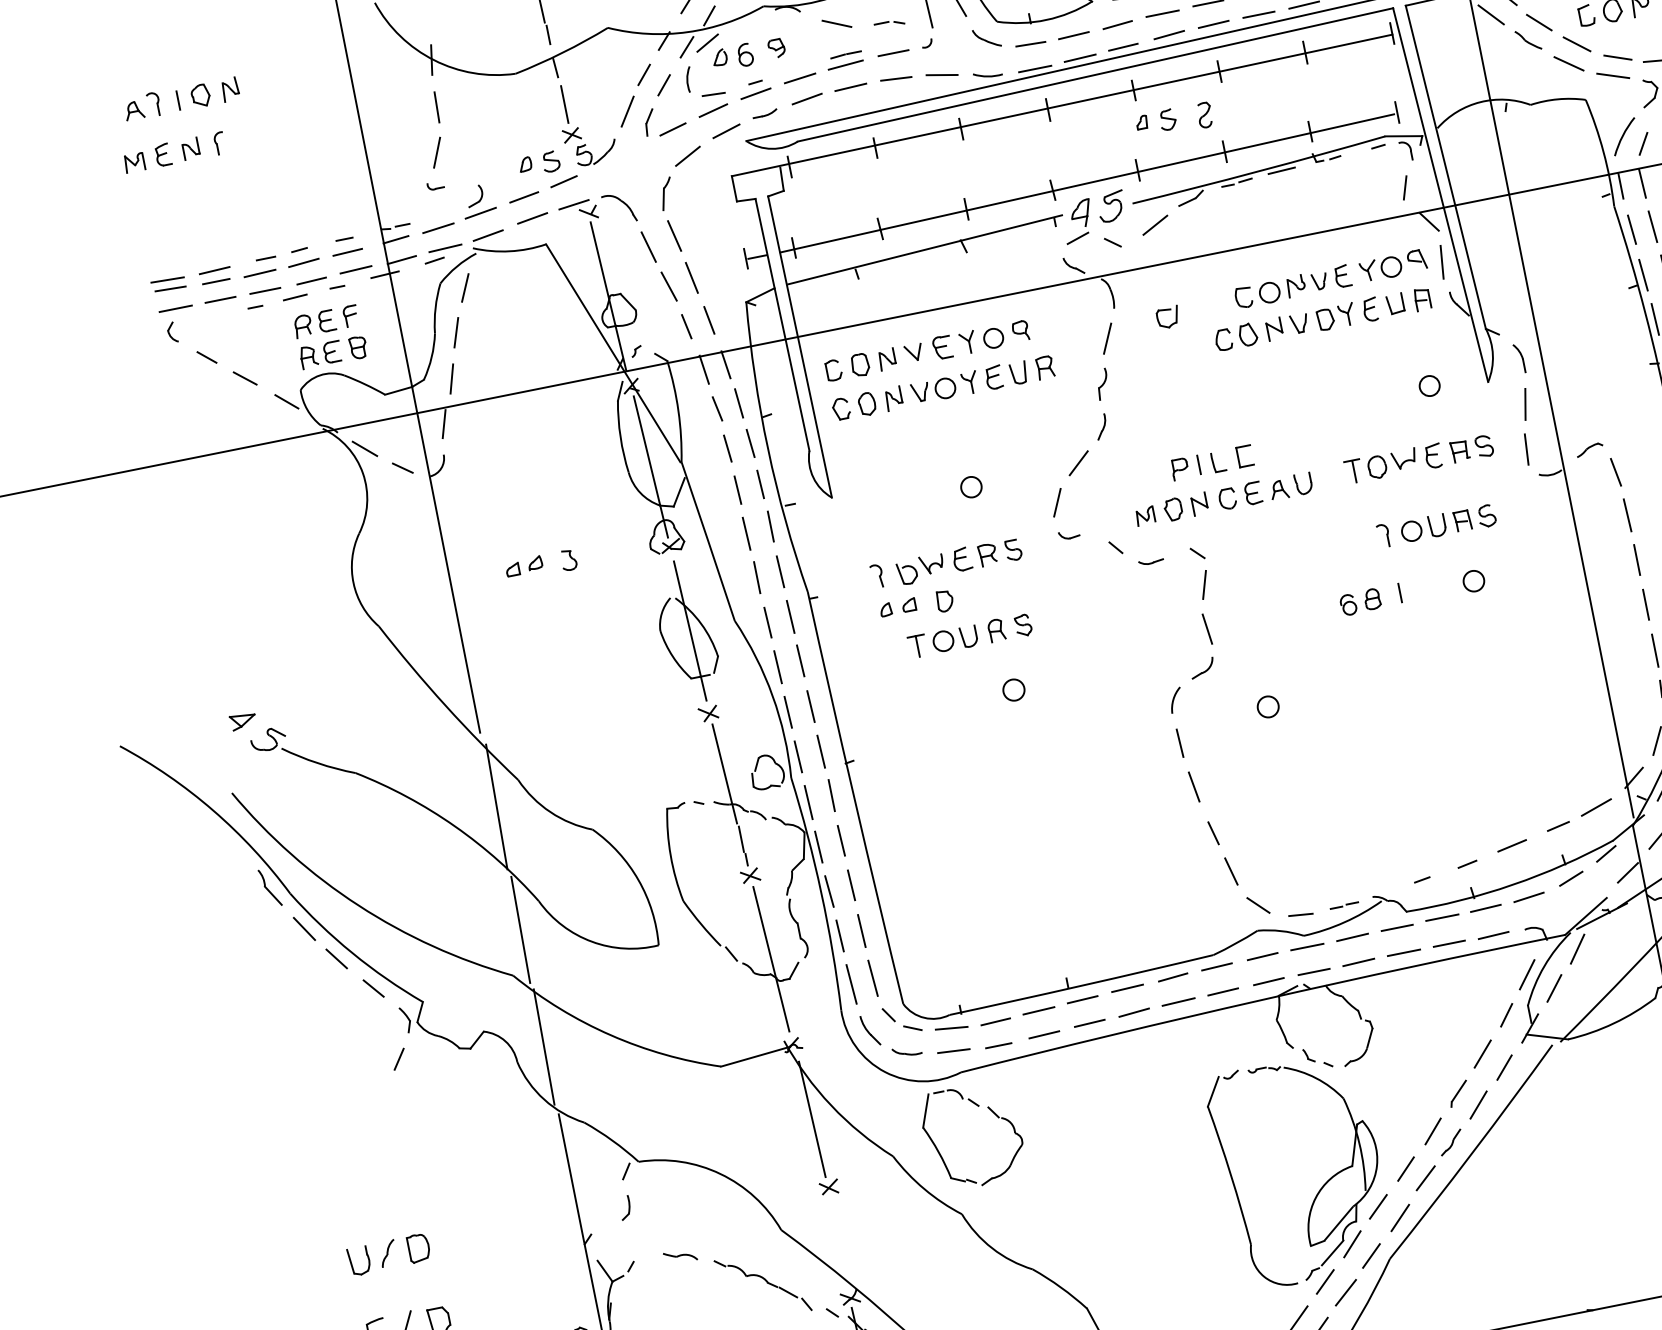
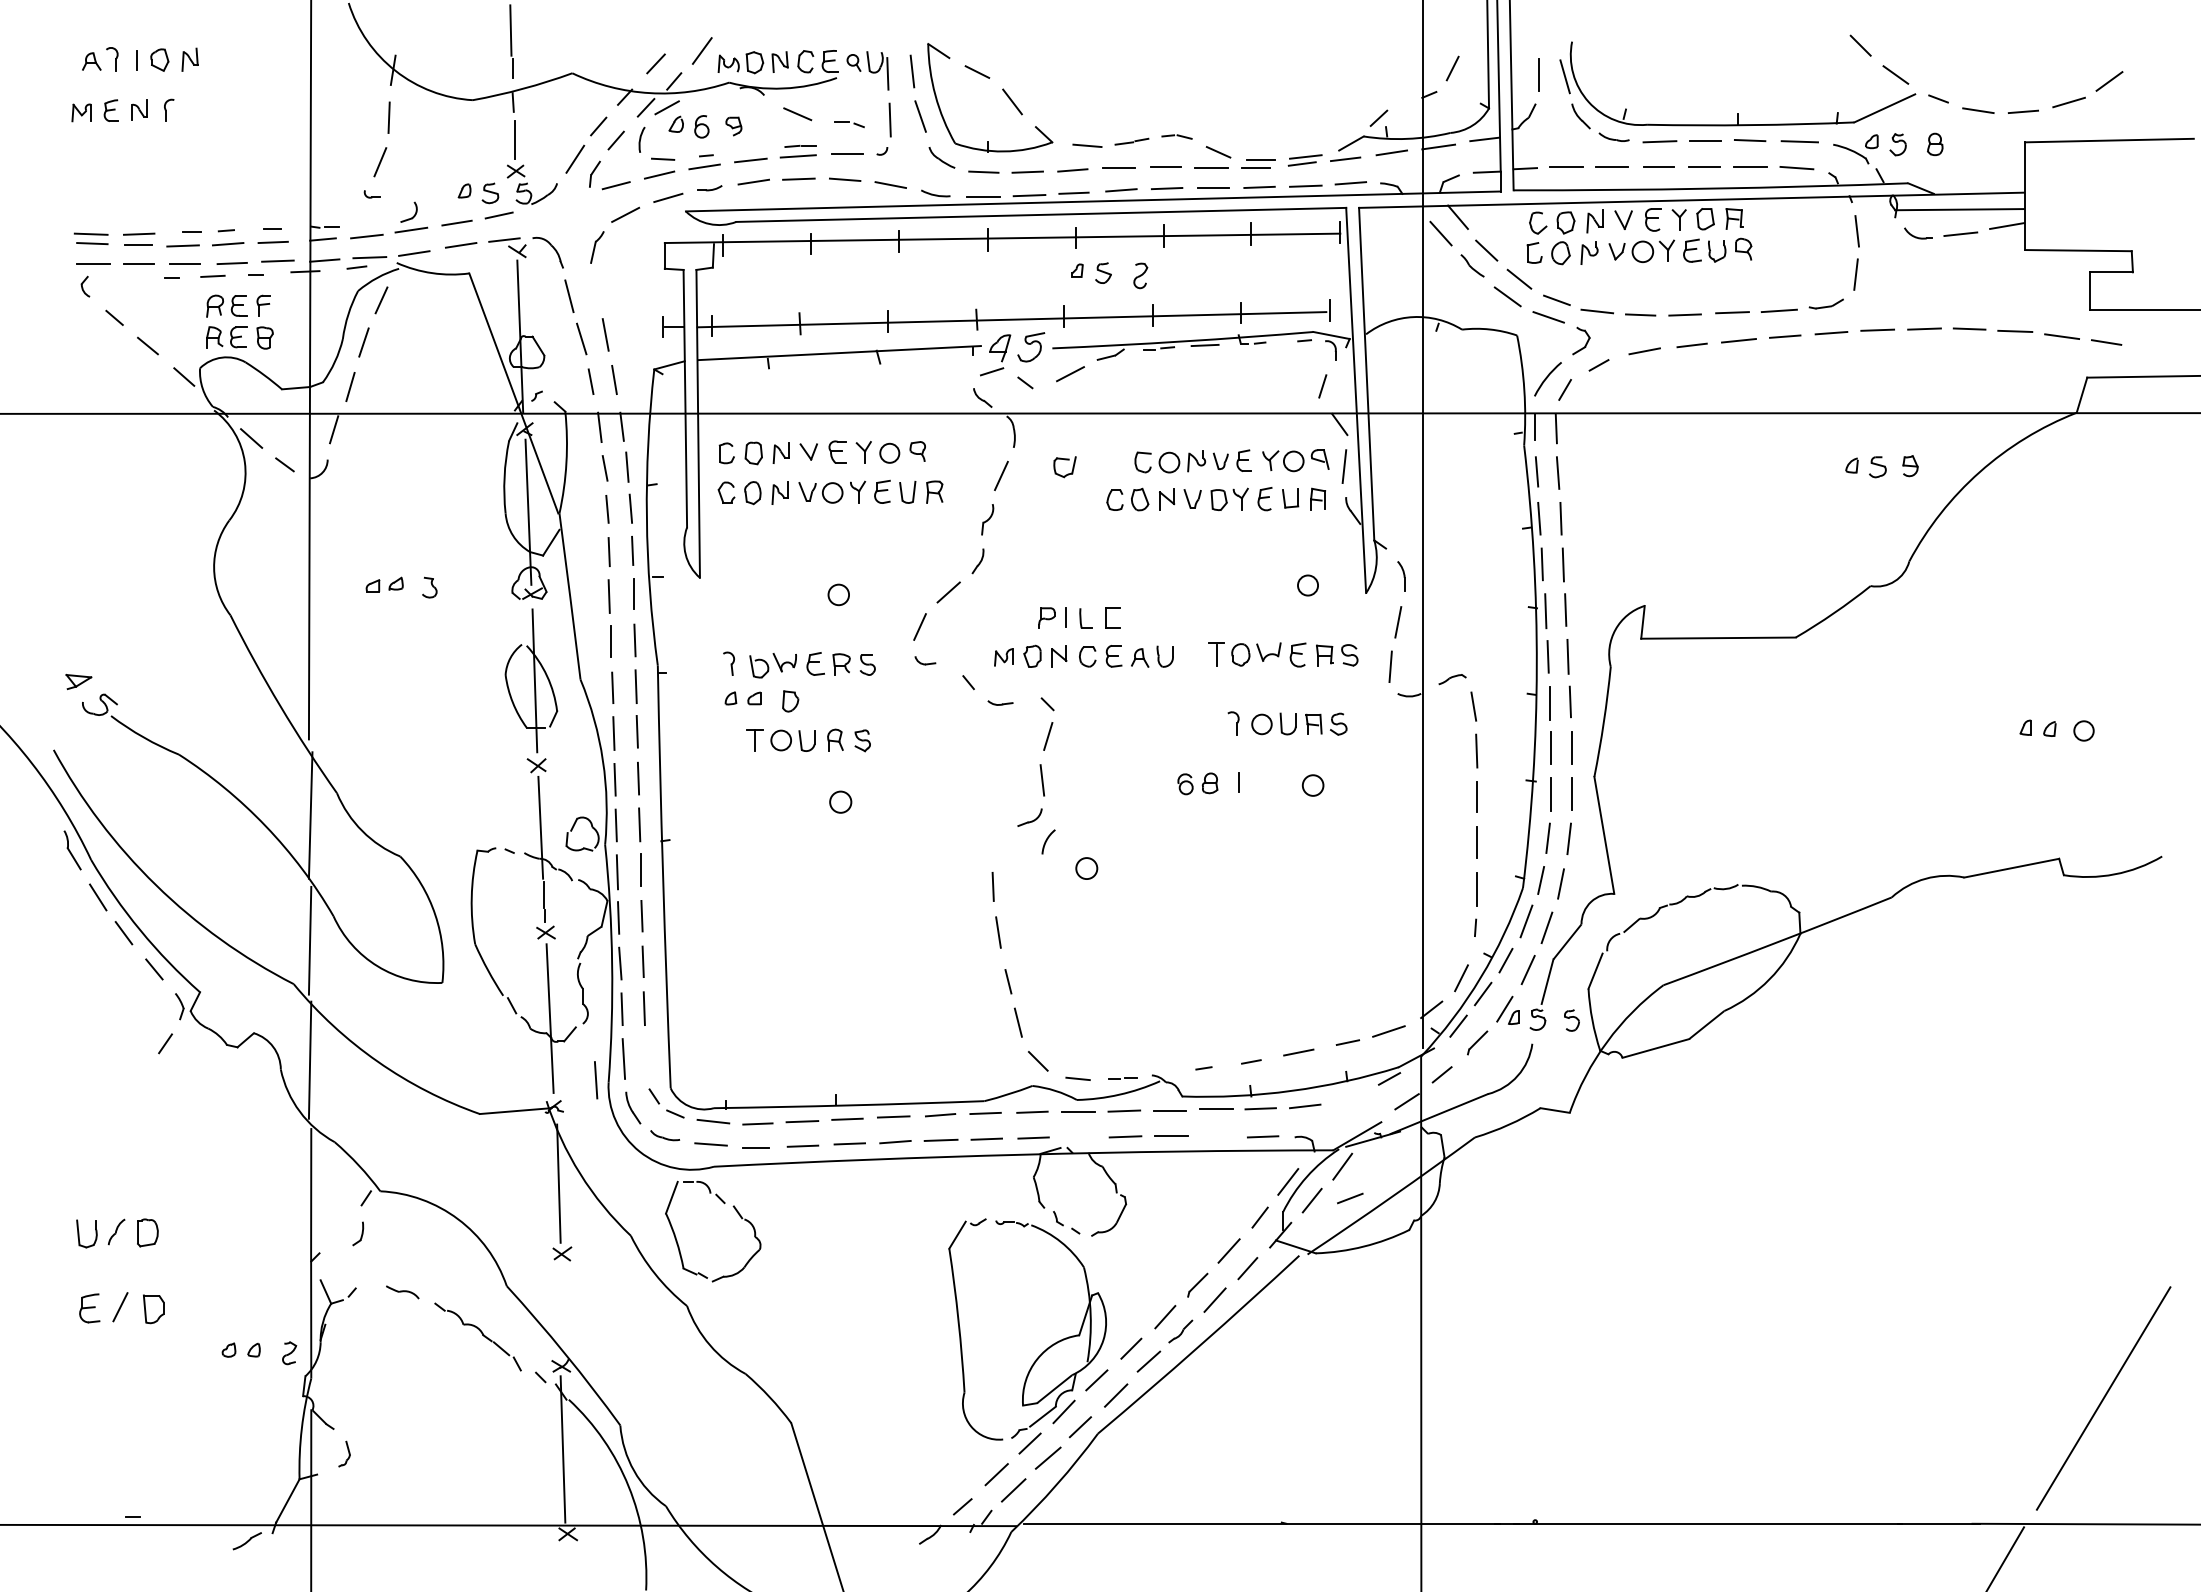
line: (674, 236) -> (596, 290), removed
arc: (1174, 699) -> (1047, 840), moved
line: (1571, 878) -> (1350, 1198), moved
line: (1448, 944) -> (1217, 1136), removed
line: (1313, 972) -> (1079, 1137), removed
line: (873, 978) -> (596, 1080), moved

